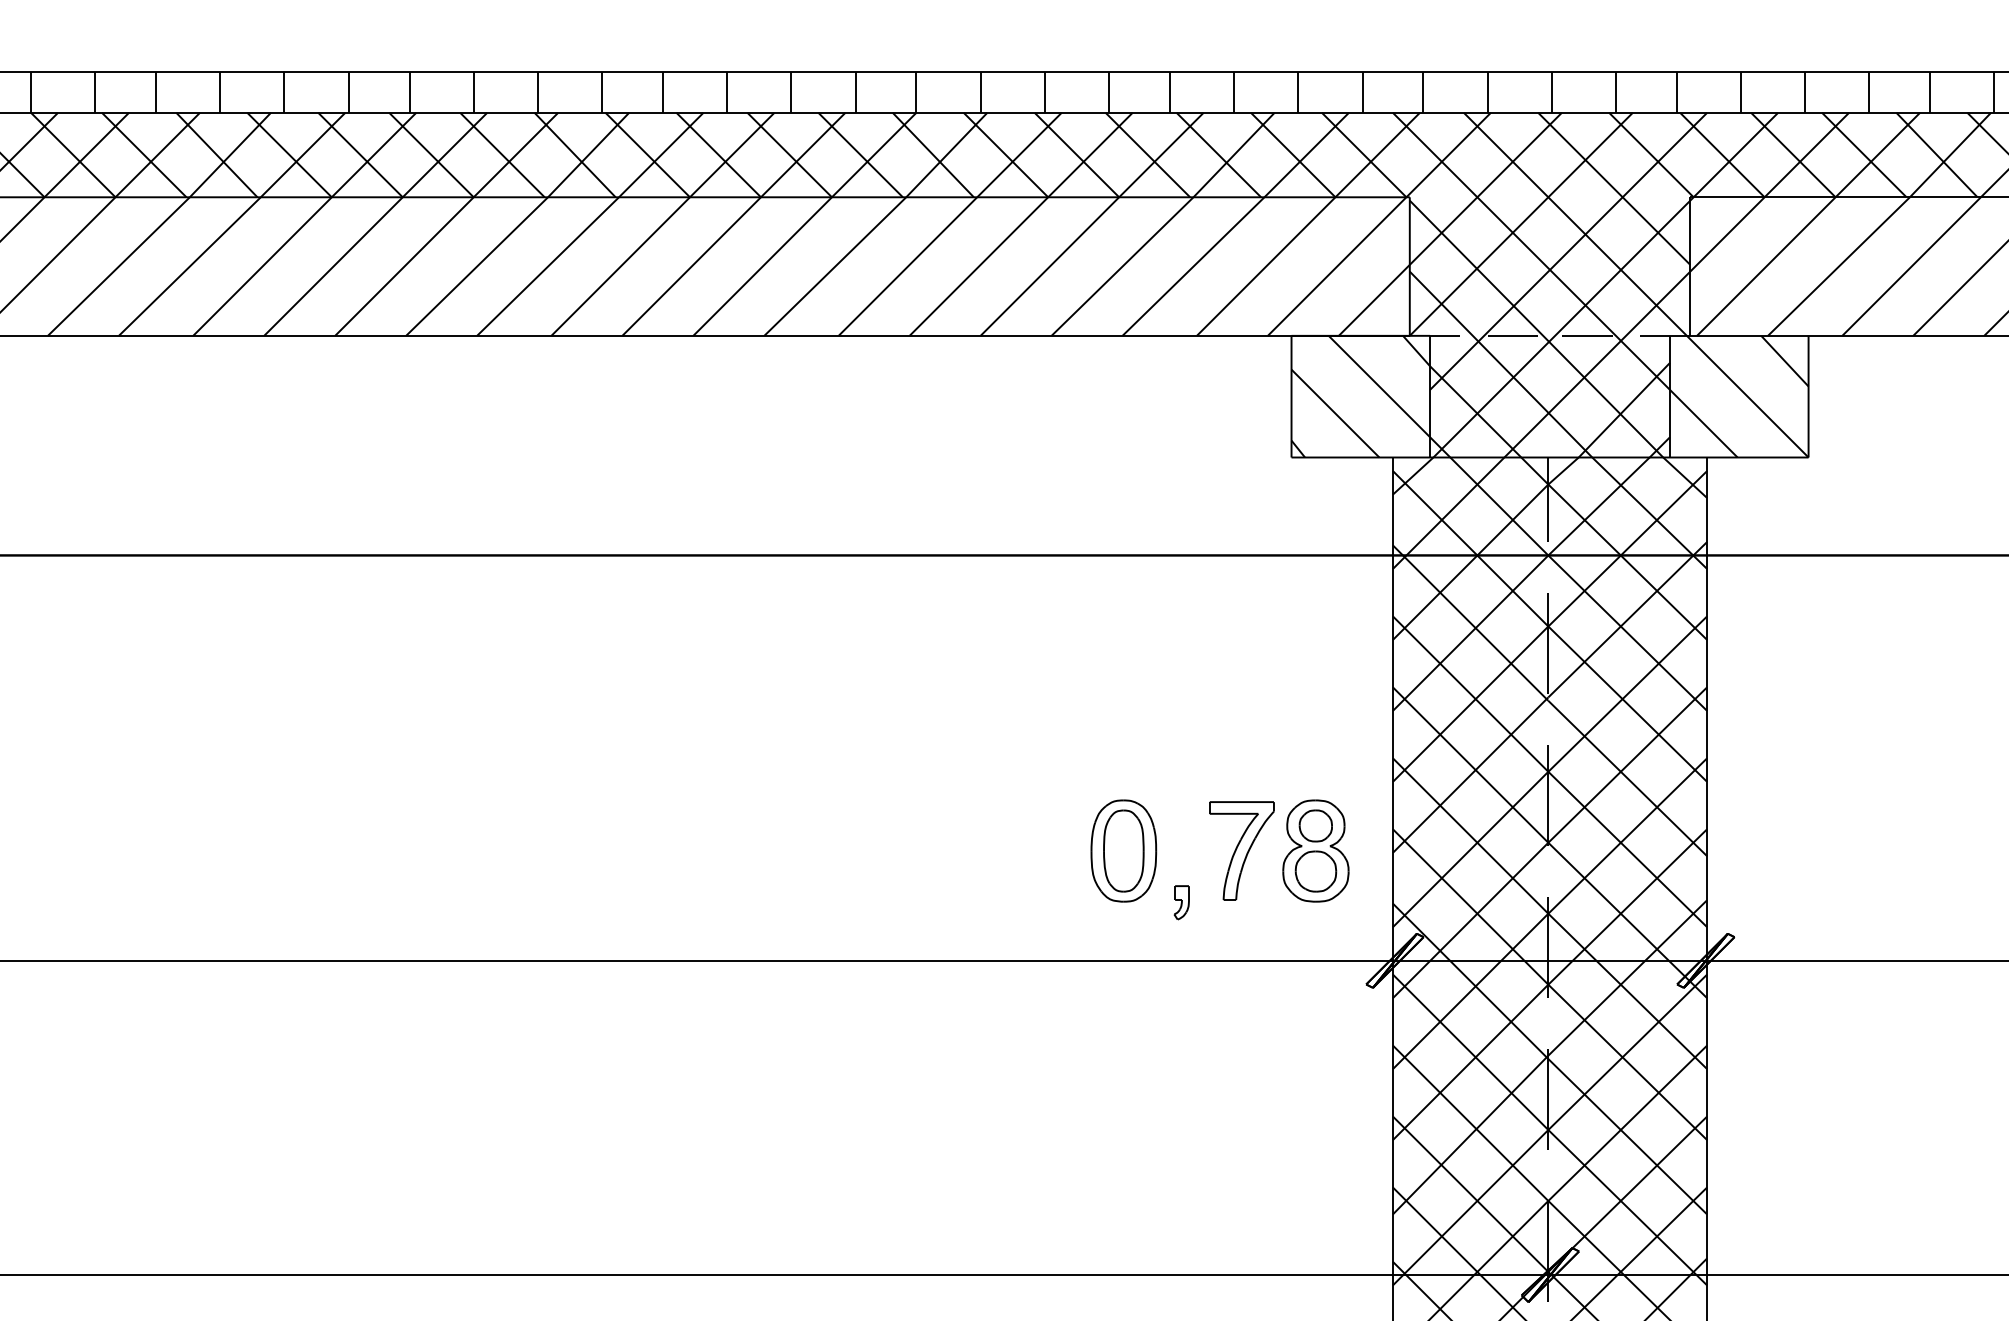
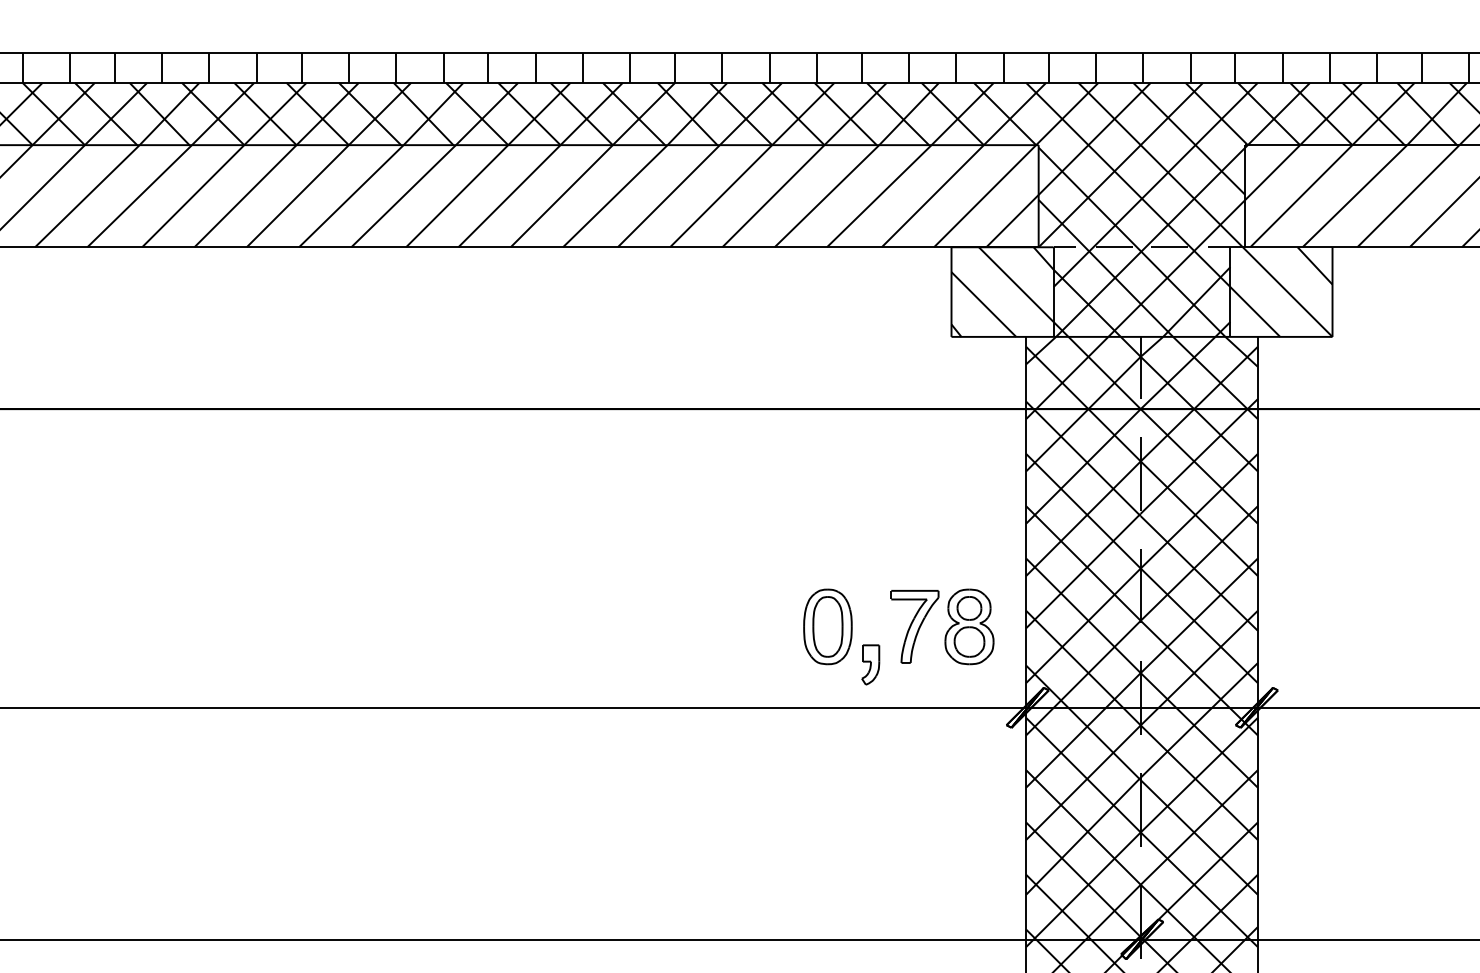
part: (1181, 902) -> (870, 664), size x1.6

